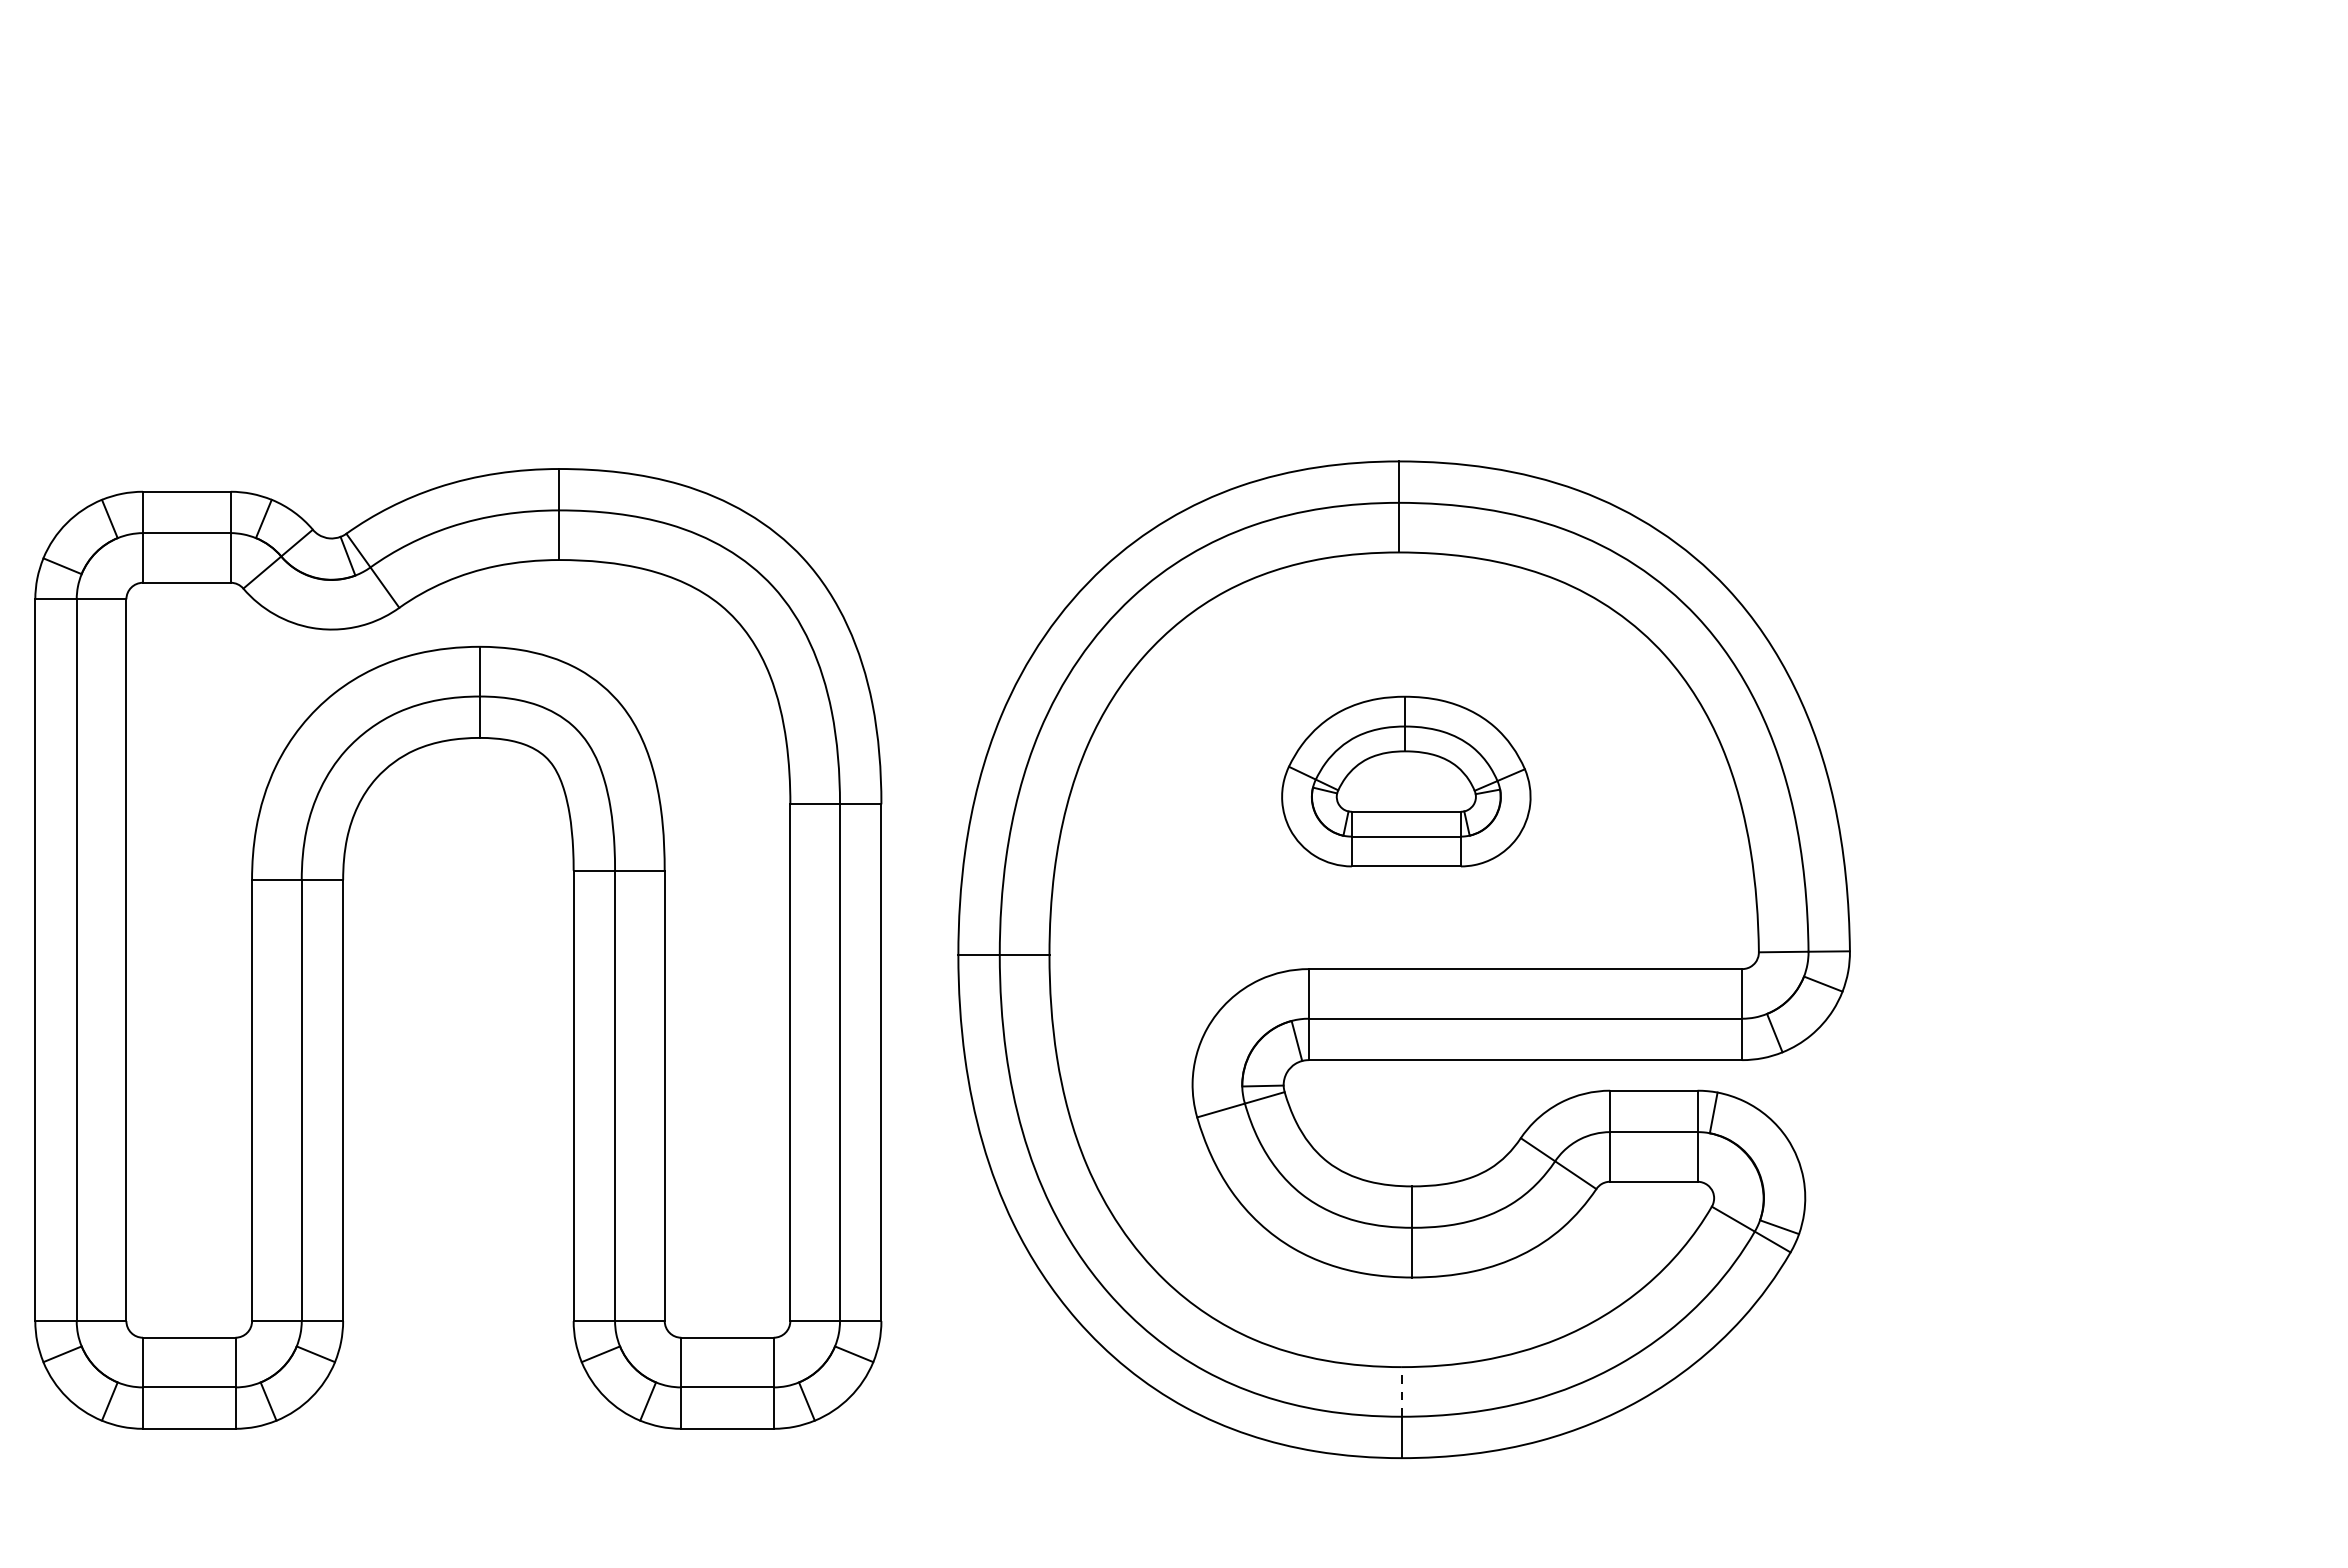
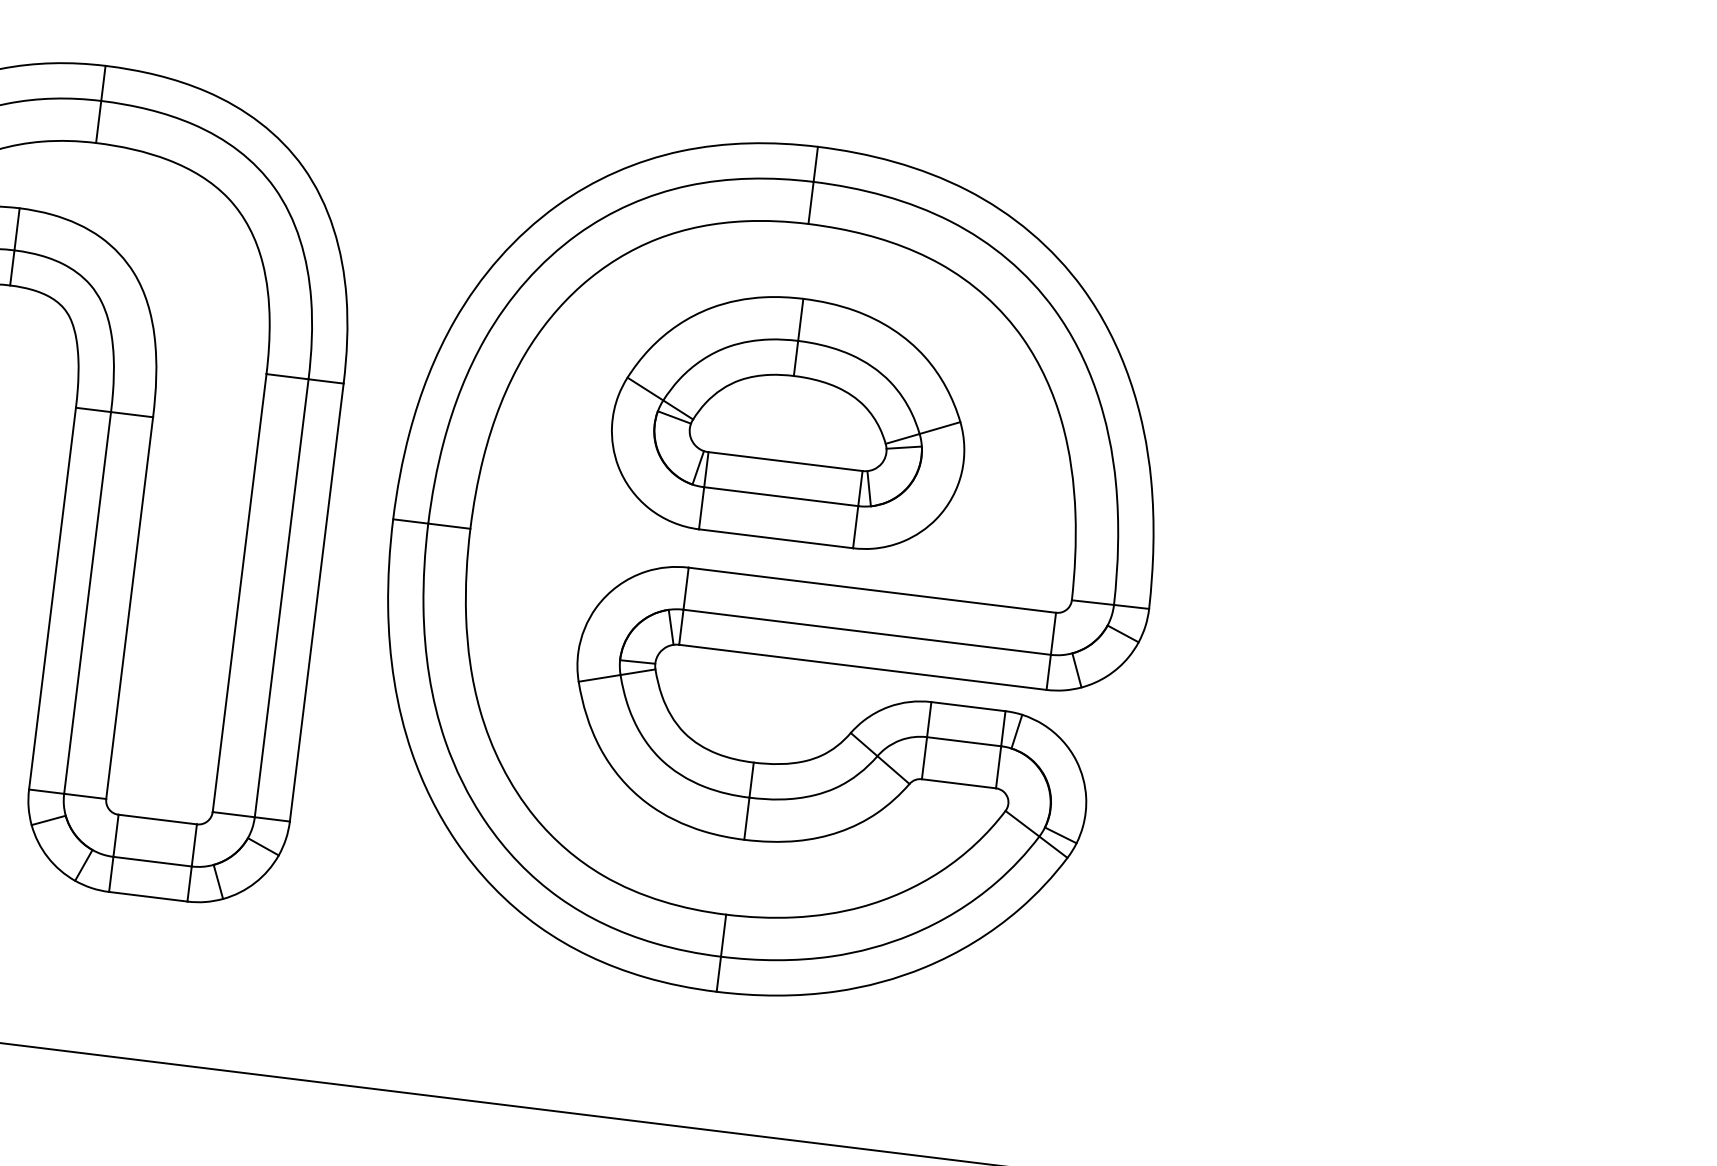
part: (1406, 781) -> (791, 418), size x1.67
line: (1401, 1391) -> (723, 935), dashed -> solid

